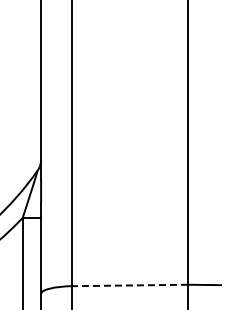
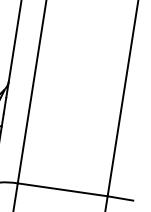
line: (130, 285) -> (62, 189), dashed -> solid

